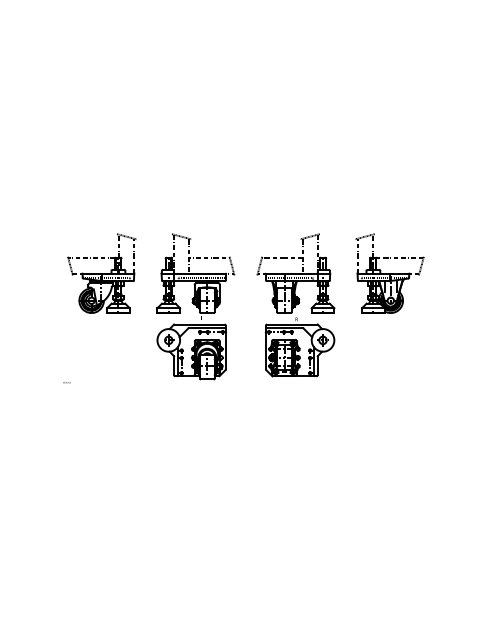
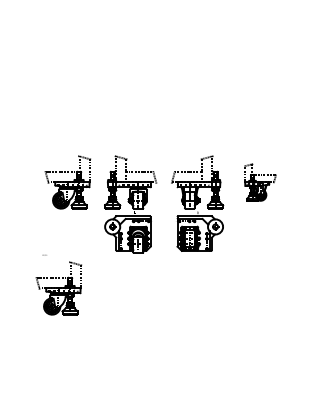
part: (390, 273) -> (260, 182), size x0.7
part: (87, 432) -> (58, 288), added

